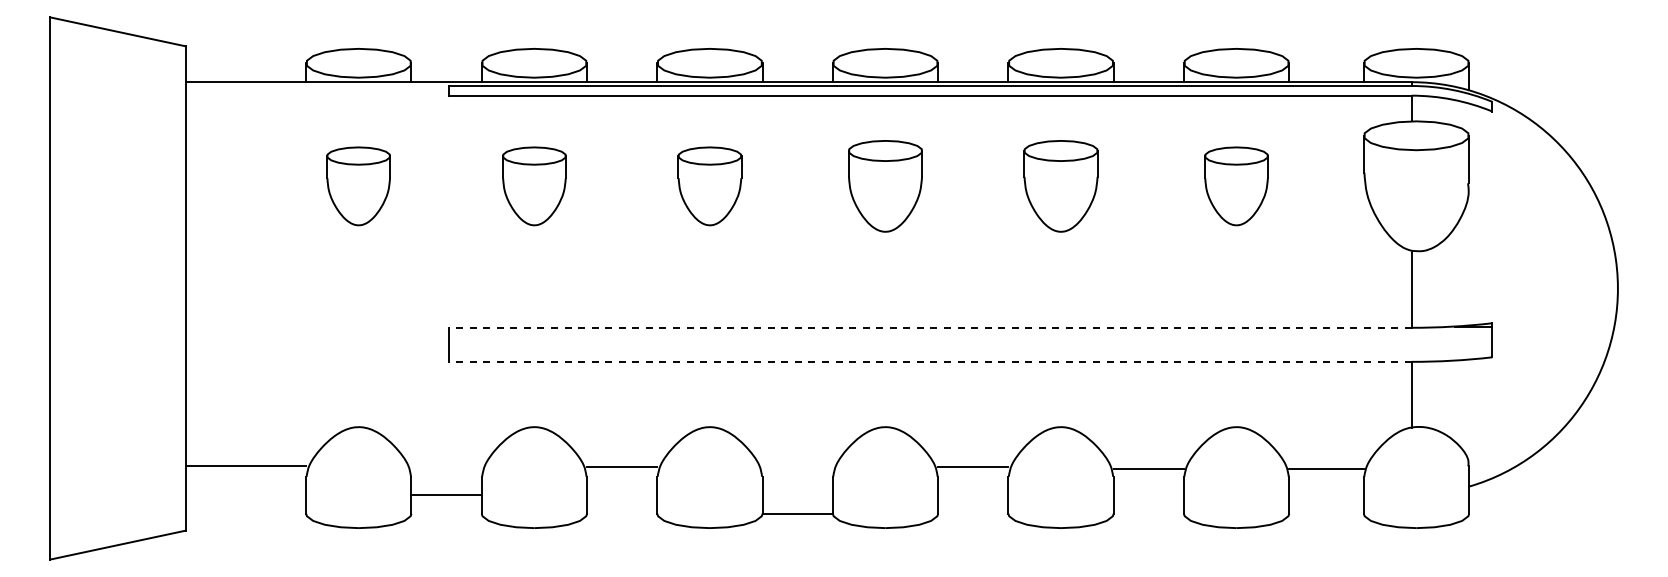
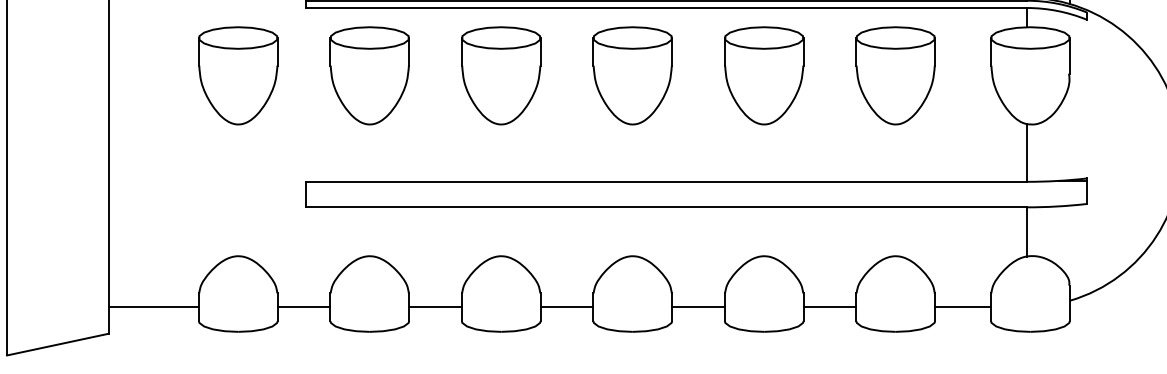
part: (358, 186) -> (238, 76), size x1.67
part: (534, 186) -> (369, 76), size x1.67
part: (709, 186) -> (500, 76), size x1.67
part: (885, 186) -> (632, 76), size x1.43
part: (1060, 186) -> (763, 76), size x1.43
part: (1236, 186) -> (895, 76), size x1.67
line: (929, 327) -> (665, 181), dashed -> solid
line: (929, 361) -> (665, 207), dashed -> solid
line: (245, 465) -> (153, 306), moved
line: (622, 466) -> (435, 306), moved
line: (973, 466) -> (698, 306), moved
line: (1148, 468) -> (829, 306), moved
line: (1326, 468) -> (963, 306), moved
line: (797, 513) -> (566, 306), moved

